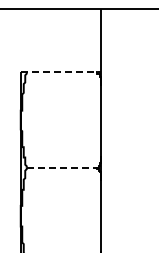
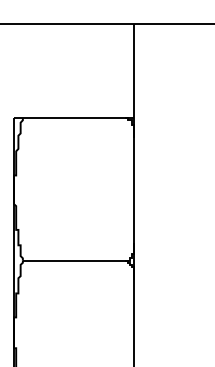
line: (61, 72) -> (74, 118), dashed -> solid
line: (61, 167) -> (74, 260), dashed -> solid

